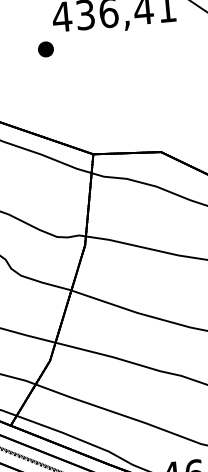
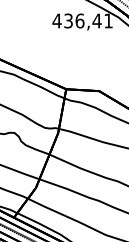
part: (45, 48) -> (47, 35), removed

